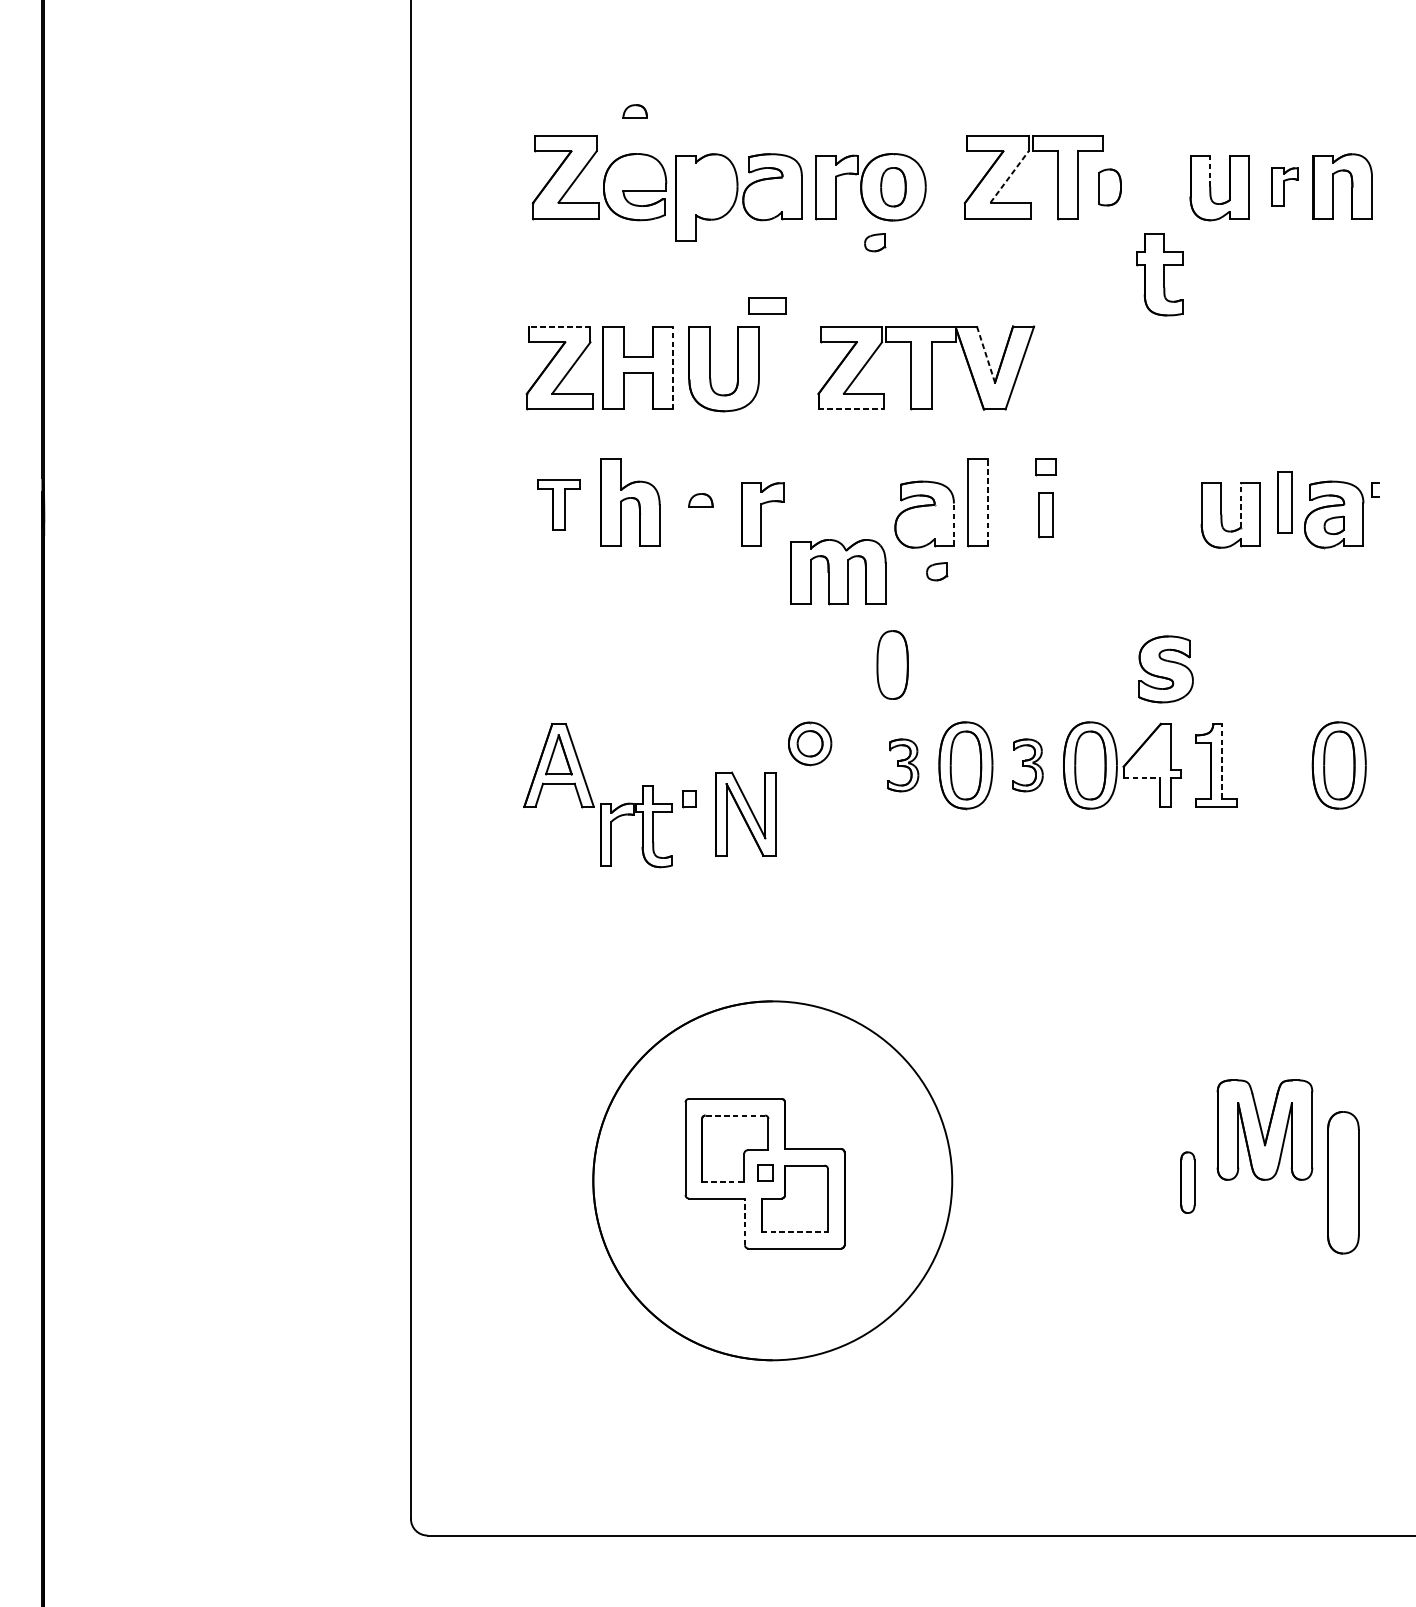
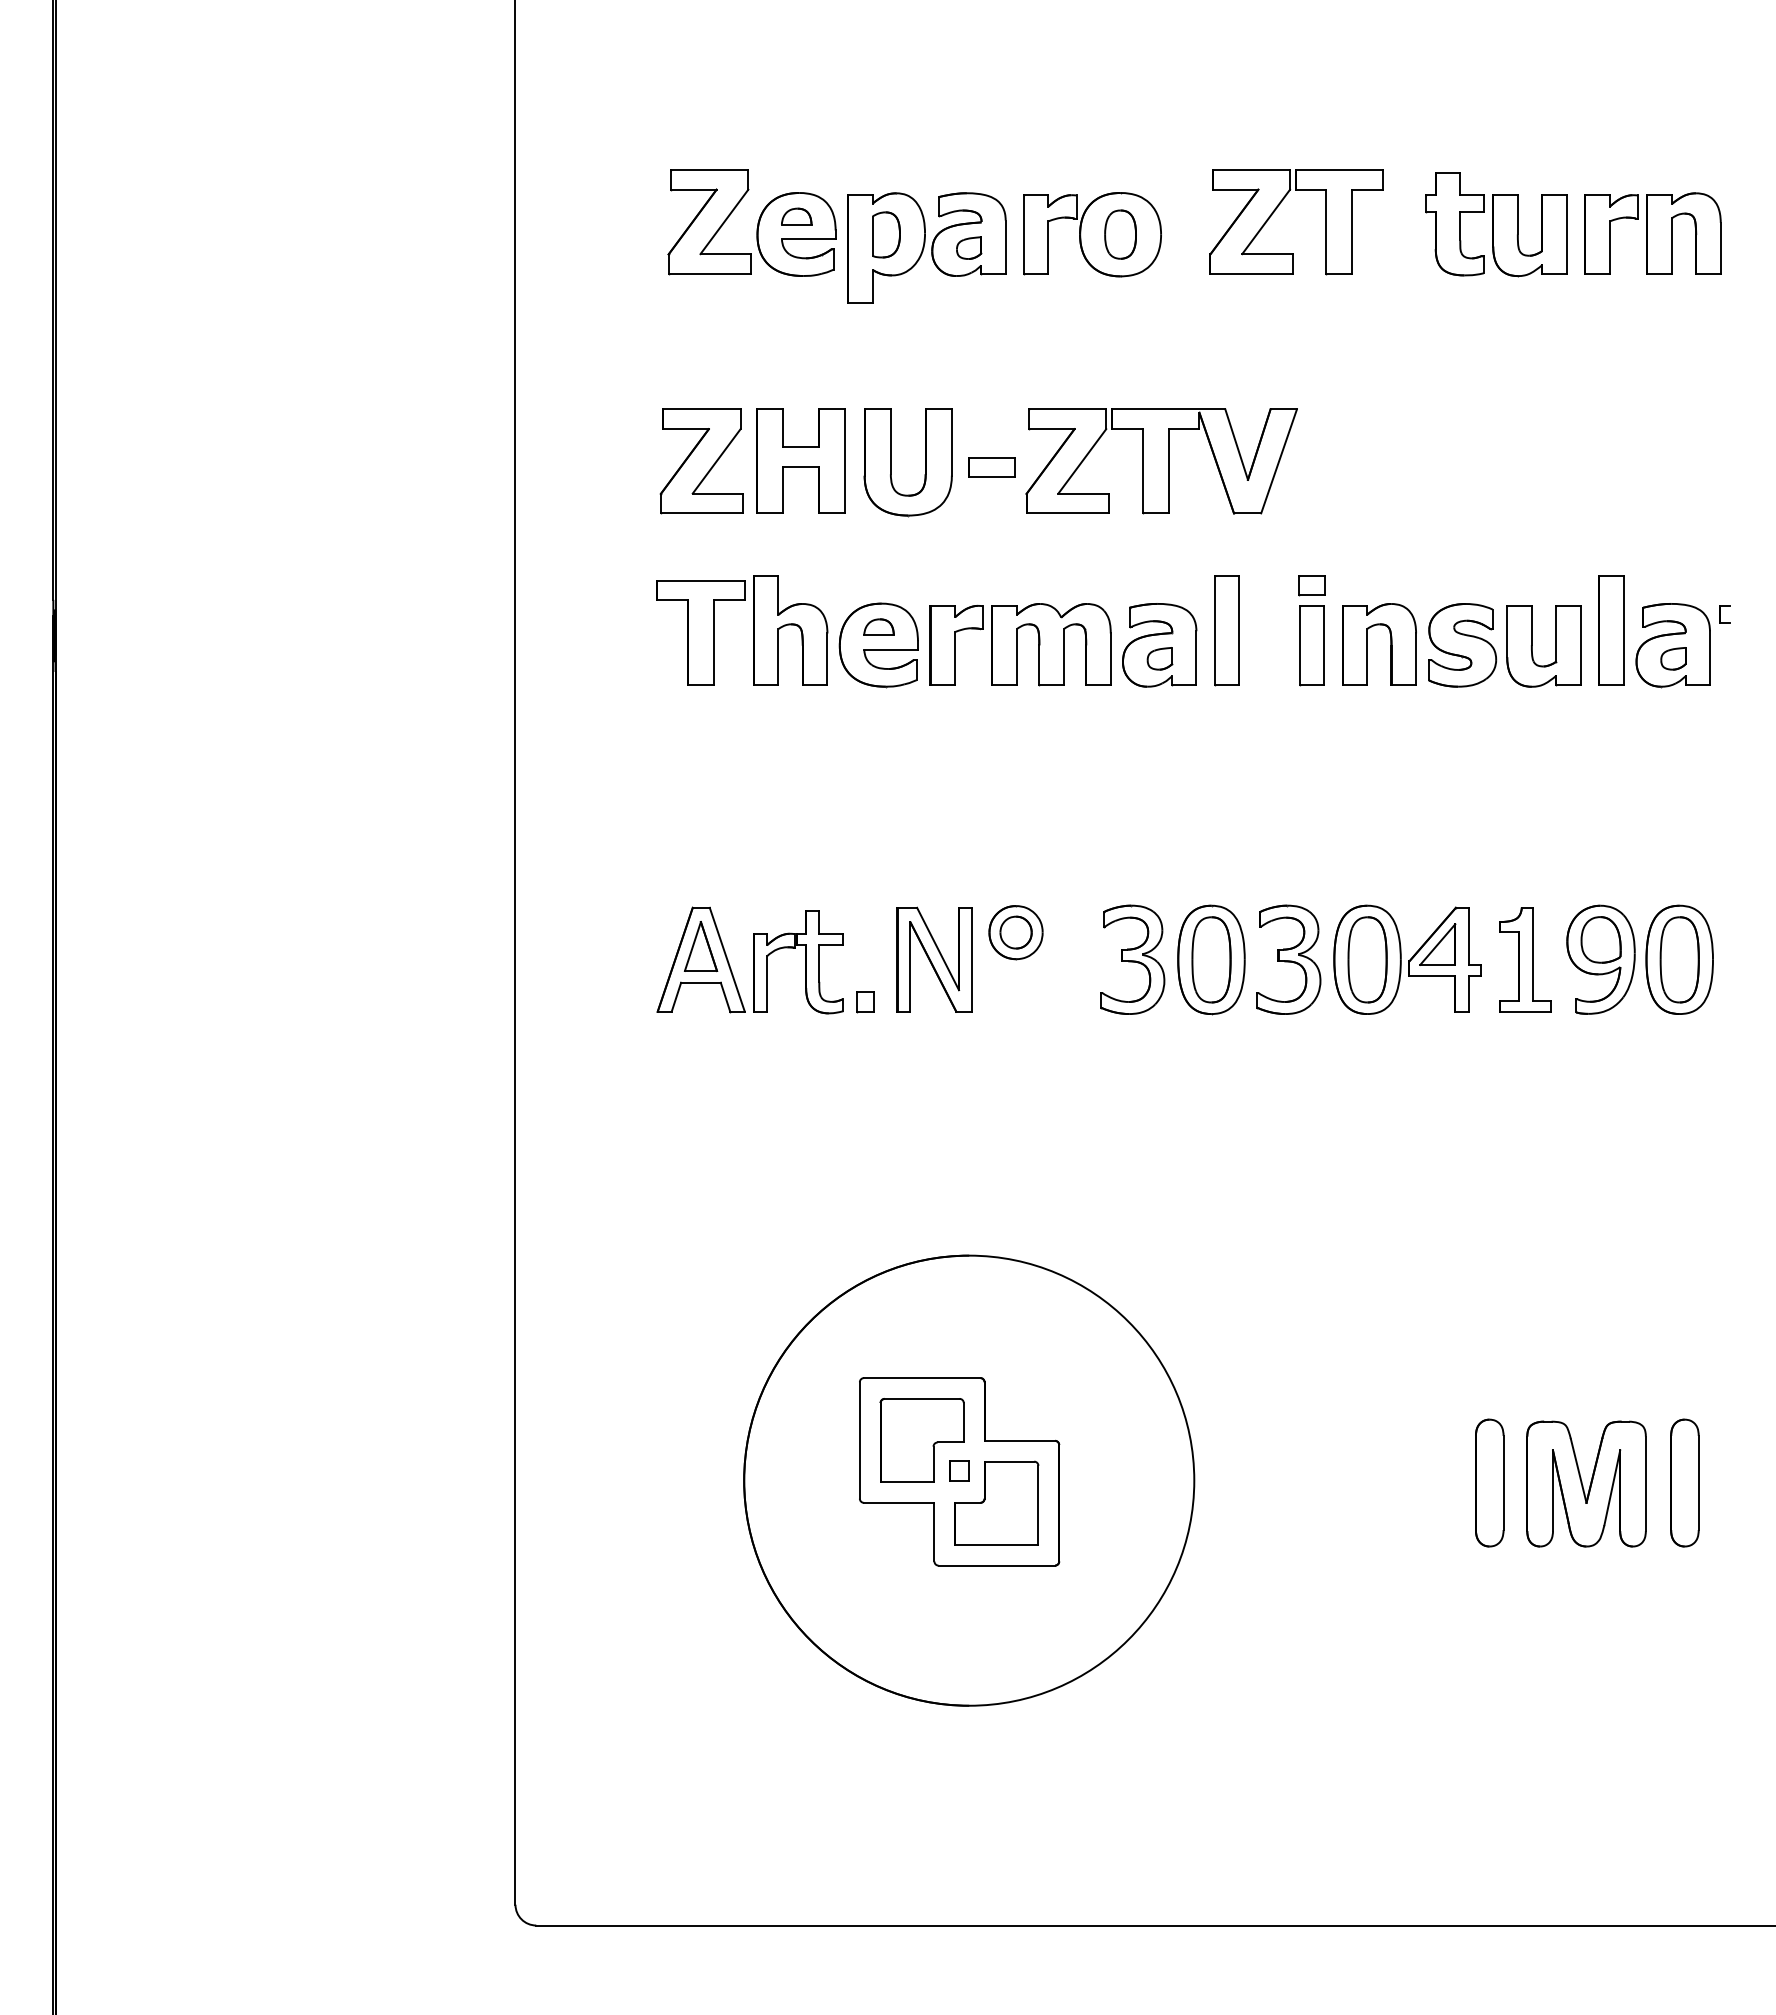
part: (635, 111) -> (796, 216), moved
line: (1209, 171) -> (1517, 214), dashed -> solid
line: (1009, 176) -> (1266, 221), dashed -> solid
part: (1110, 187) -> (886, 234), moved
part: (1284, 187) -> (1611, 234), size x1.67
part: (875, 242) -> (969, 247), moved
part: (1159, 274) -> (1454, 224), moved
part: (767, 305) -> (991, 467), moved
line: (560, 326) -> (702, 409), dashed -> solid
line: (985, 354) -> (1236, 444), dashed -> solid
line: (673, 368) -> (844, 461), dashed -> solid
line: (851, 409) -> (1068, 513), dashed -> solid
line: (987, 502) -> (1238, 629), dashed -> solid
part: (1284, 502) -> (1611, 630), size x1.43
part: (558, 504) -> (700, 632), size x1.67
line: (1241, 505) -> (1556, 633), dashed -> solid
part: (700, 514) -> (878, 645), added
part: (1045, 514) -> (1311, 645), size x1.43
part: (1108, 514) -> (1390, 644), added
line: (953, 524) -> (1196, 657), dashed -> solid
part: (936, 571) -> (1159, 658), moved
part: (838, 572) -> (1051, 644), moved
part: (892, 664) -> (1119, 833), removed
part: (1166, 669) -> (1462, 645), moved
part: (1146, 753) -> (1437, 944), added
line: (1221, 761) -> (1532, 954), dashed -> solid
part: (902, 765) -> (1132, 959), size x1.67
part: (1027, 765) -> (1288, 959), size x1.67
part: (1276, 765) -> (1600, 959), added
line: (1142, 778) -> (1432, 976), dashed -> solid
part: (745, 813) -> (934, 959), moved
part: (642, 826) -> (805, 962), moved
line: (734, 1115) -> (921, 1398), dashed -> solid
part: (1264, 1129) -> (1586, 1483), moved
line: (723, 1182) -> (907, 1482), dashed -> solid
part: (1187, 1182) -> (1489, 1482), size x1.67
part: (1343, 1182) -> (1684, 1482), size x0.71
line: (745, 1221) -> (934, 1531), dashed -> solid
line: (794, 1231) -> (996, 1544), dashed -> solid

